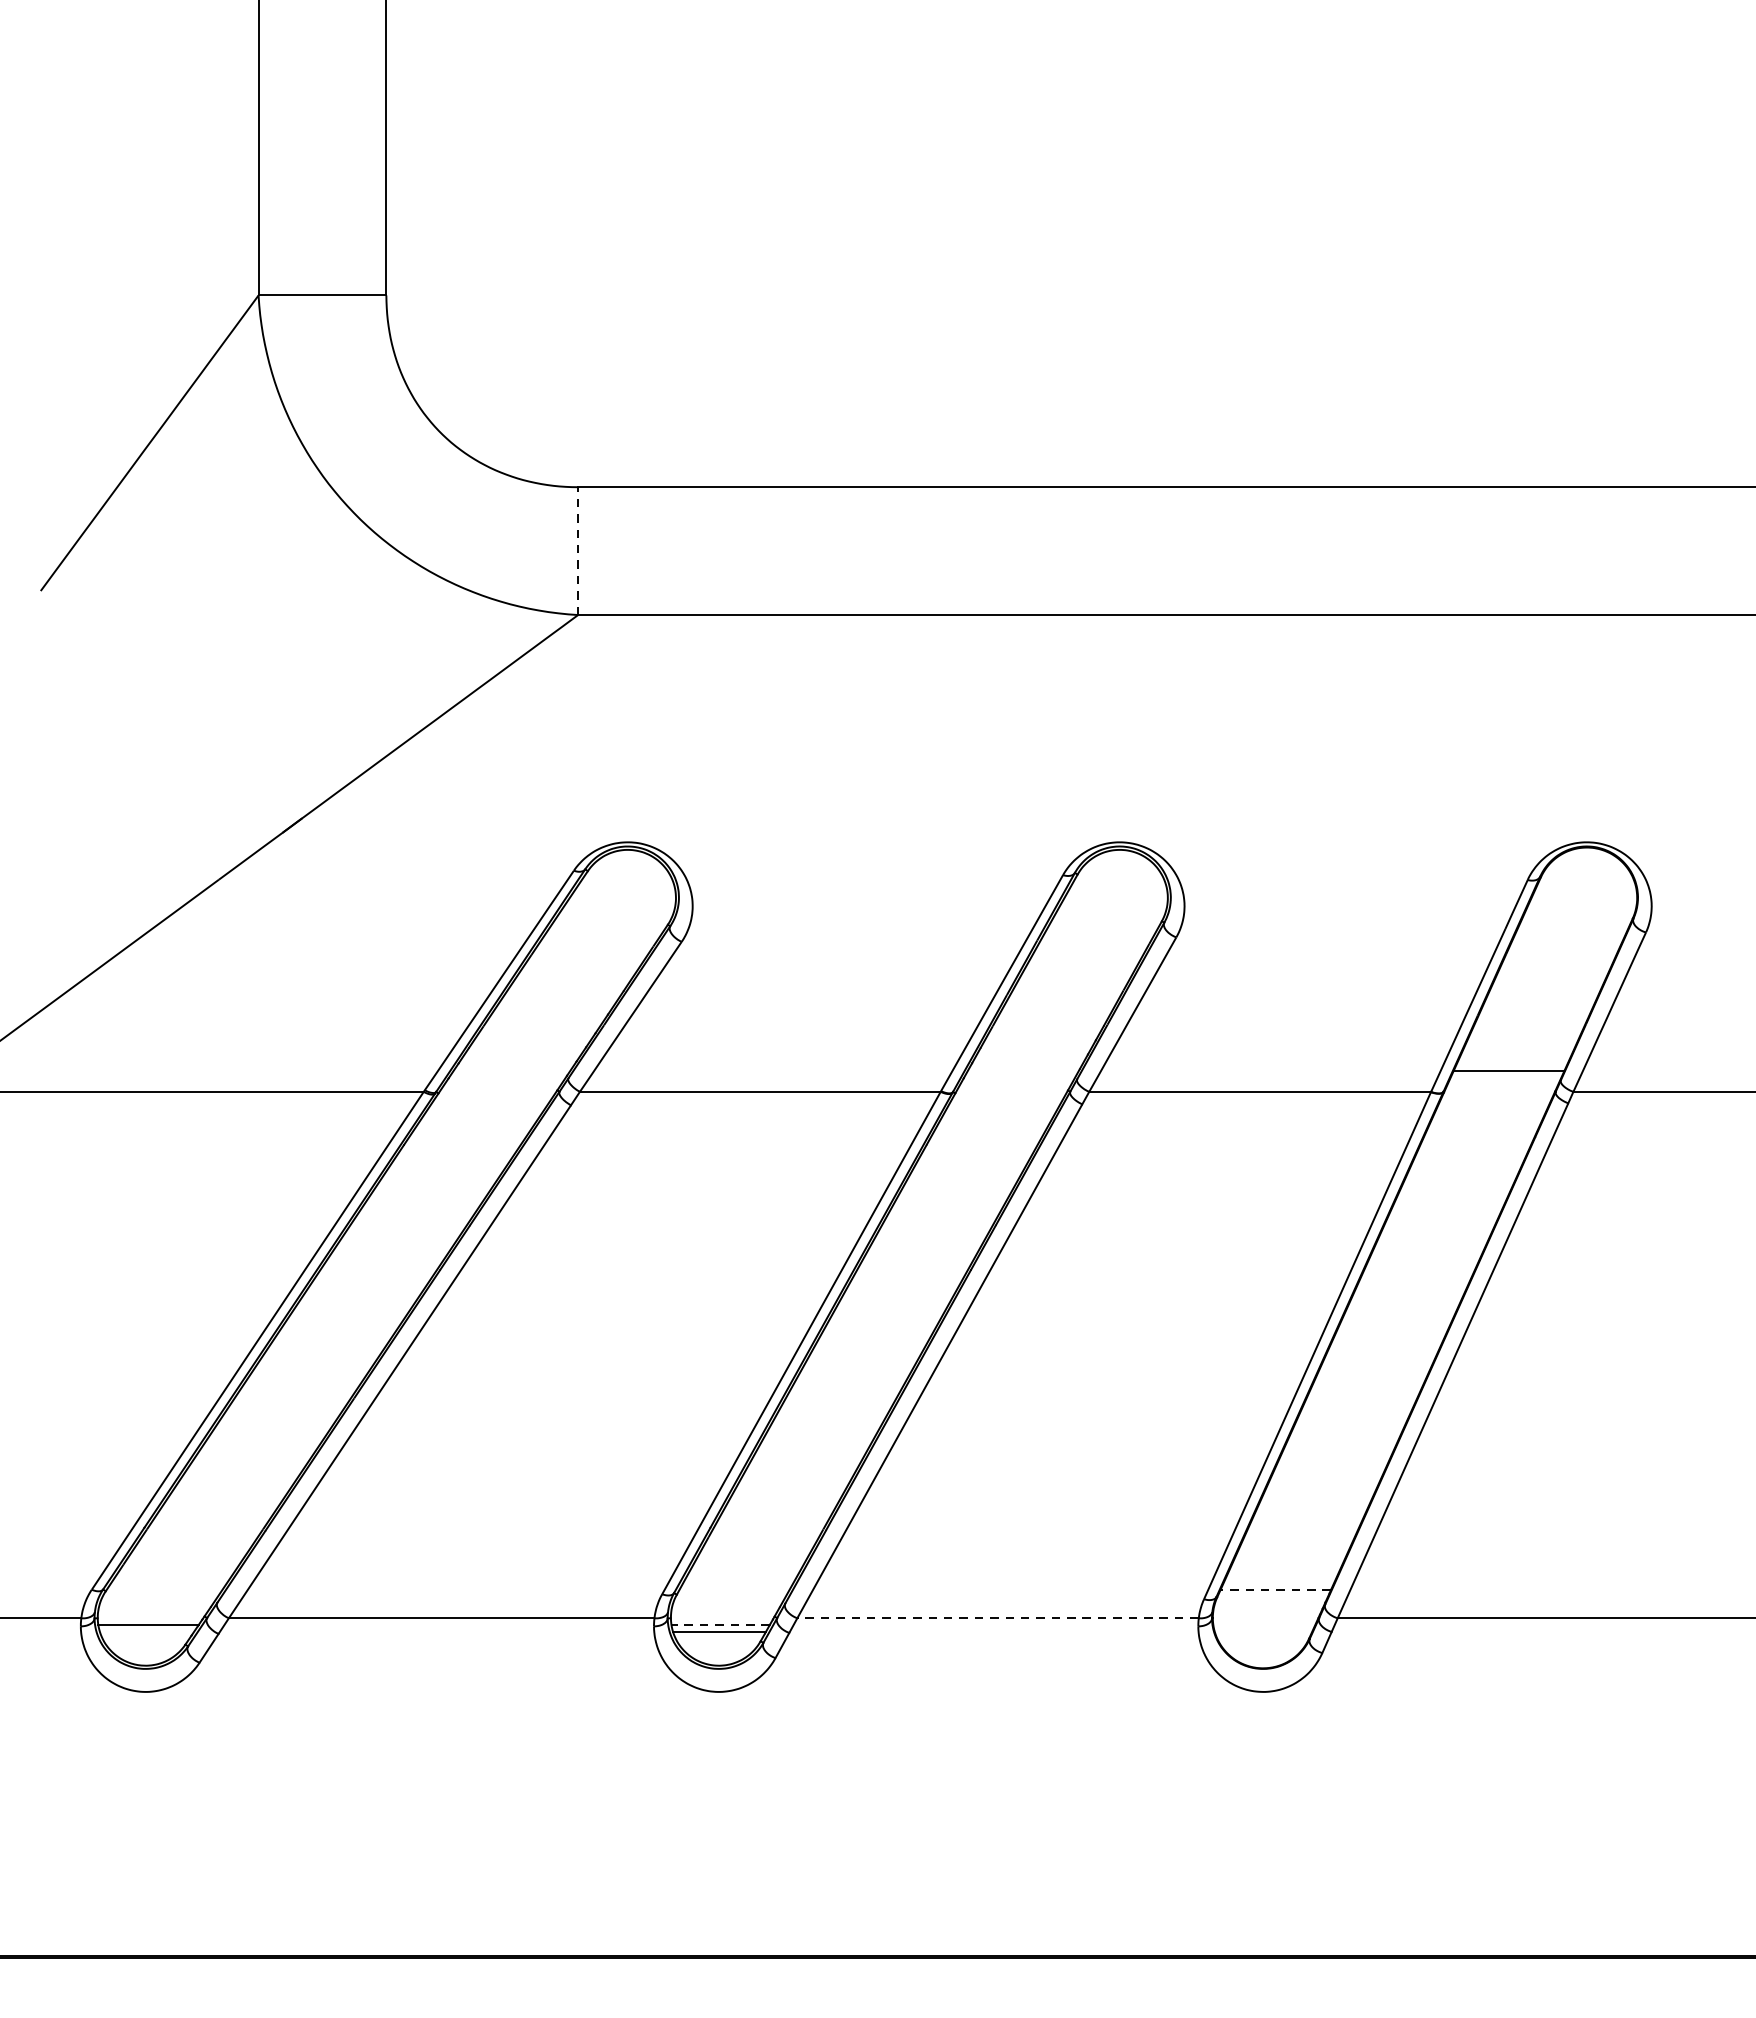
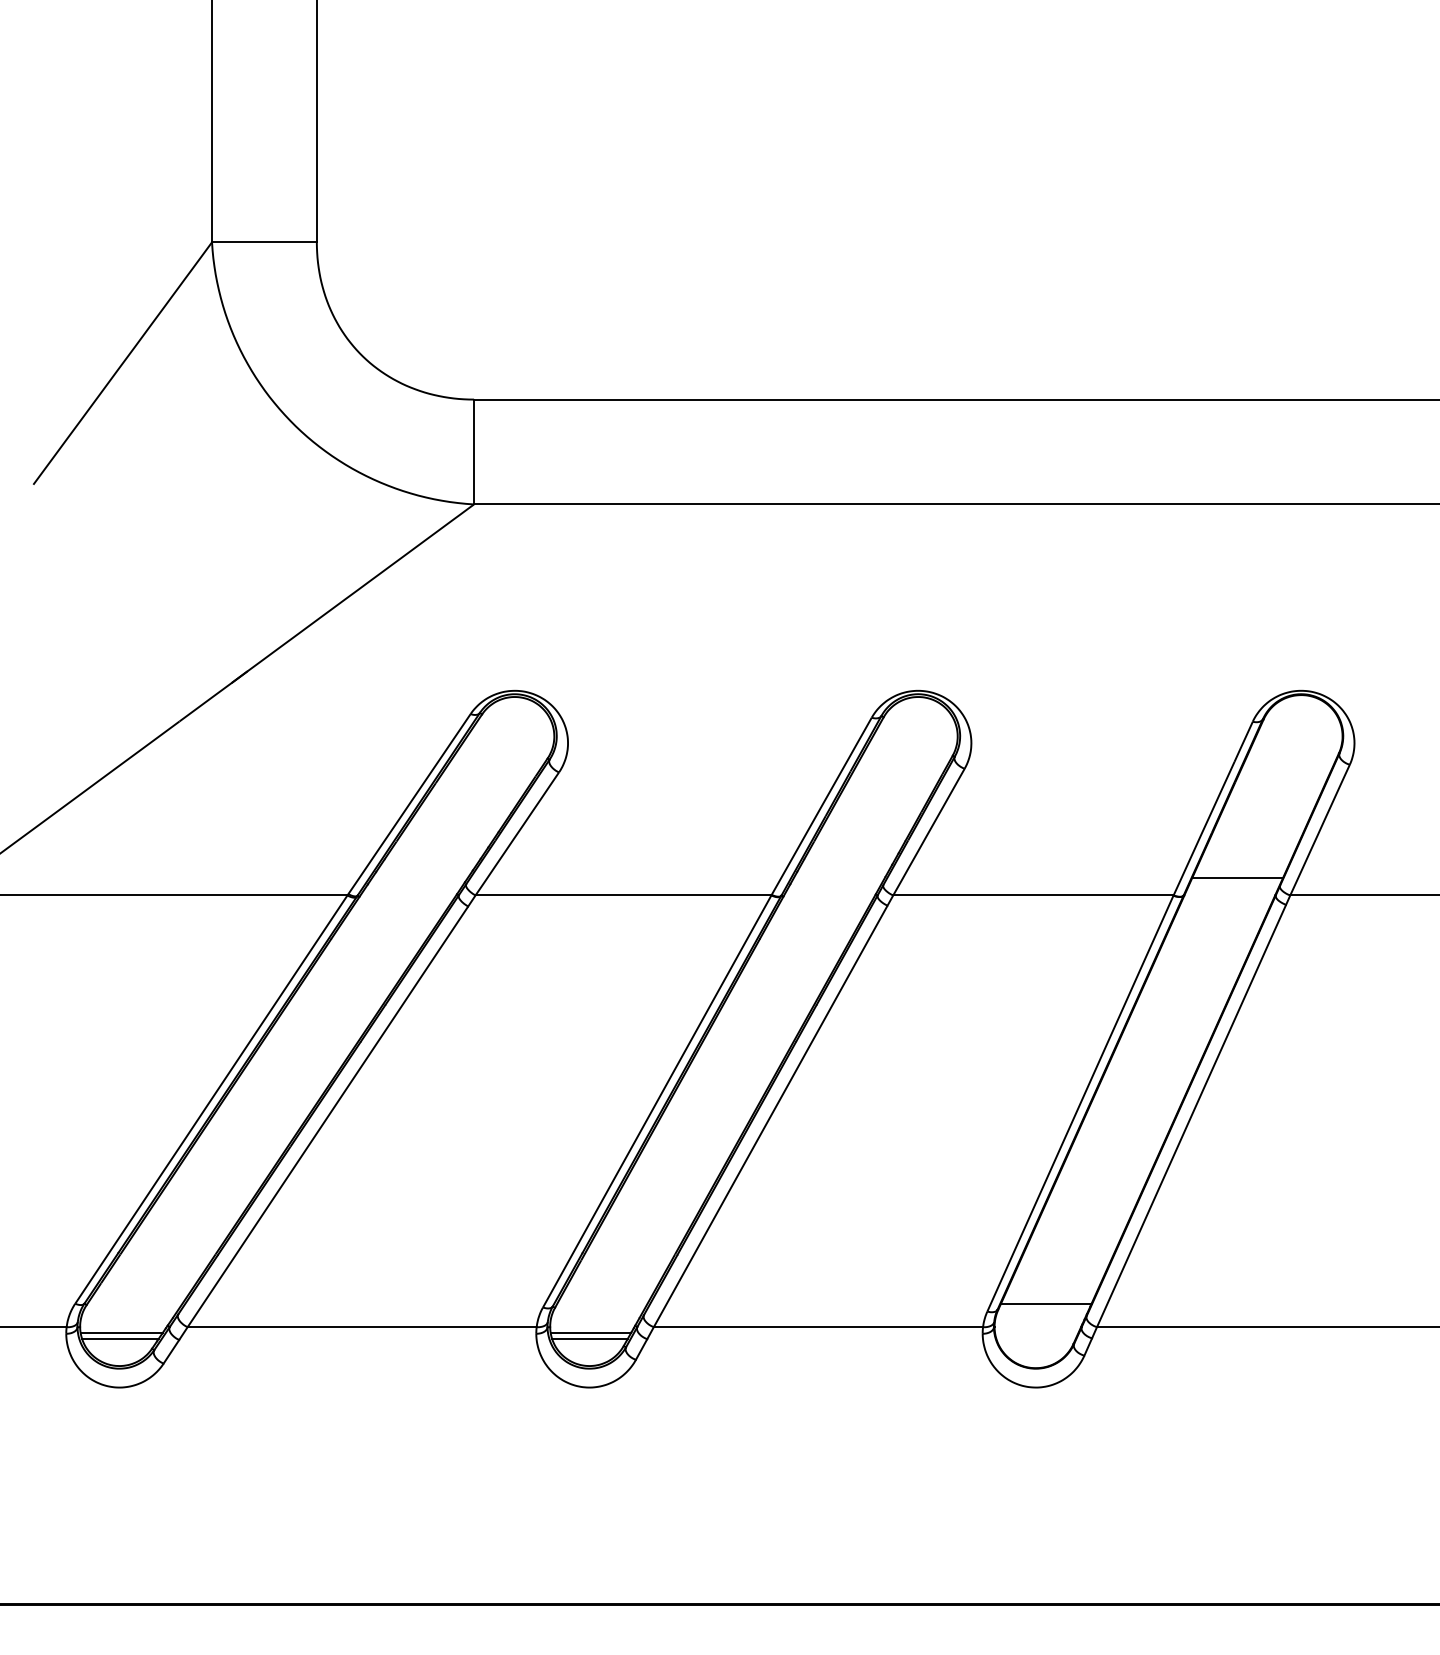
line: (578, 550) -> (474, 451), dashed -> solid
line: (1274, 1589) -> (1045, 1303), dashed -> solid
line: (998, 1618) -> (818, 1327), dashed -> solid
line: (720, 1624) -> (590, 1332), dashed -> solid
line: (146, 1632) -> (120, 1338), added

